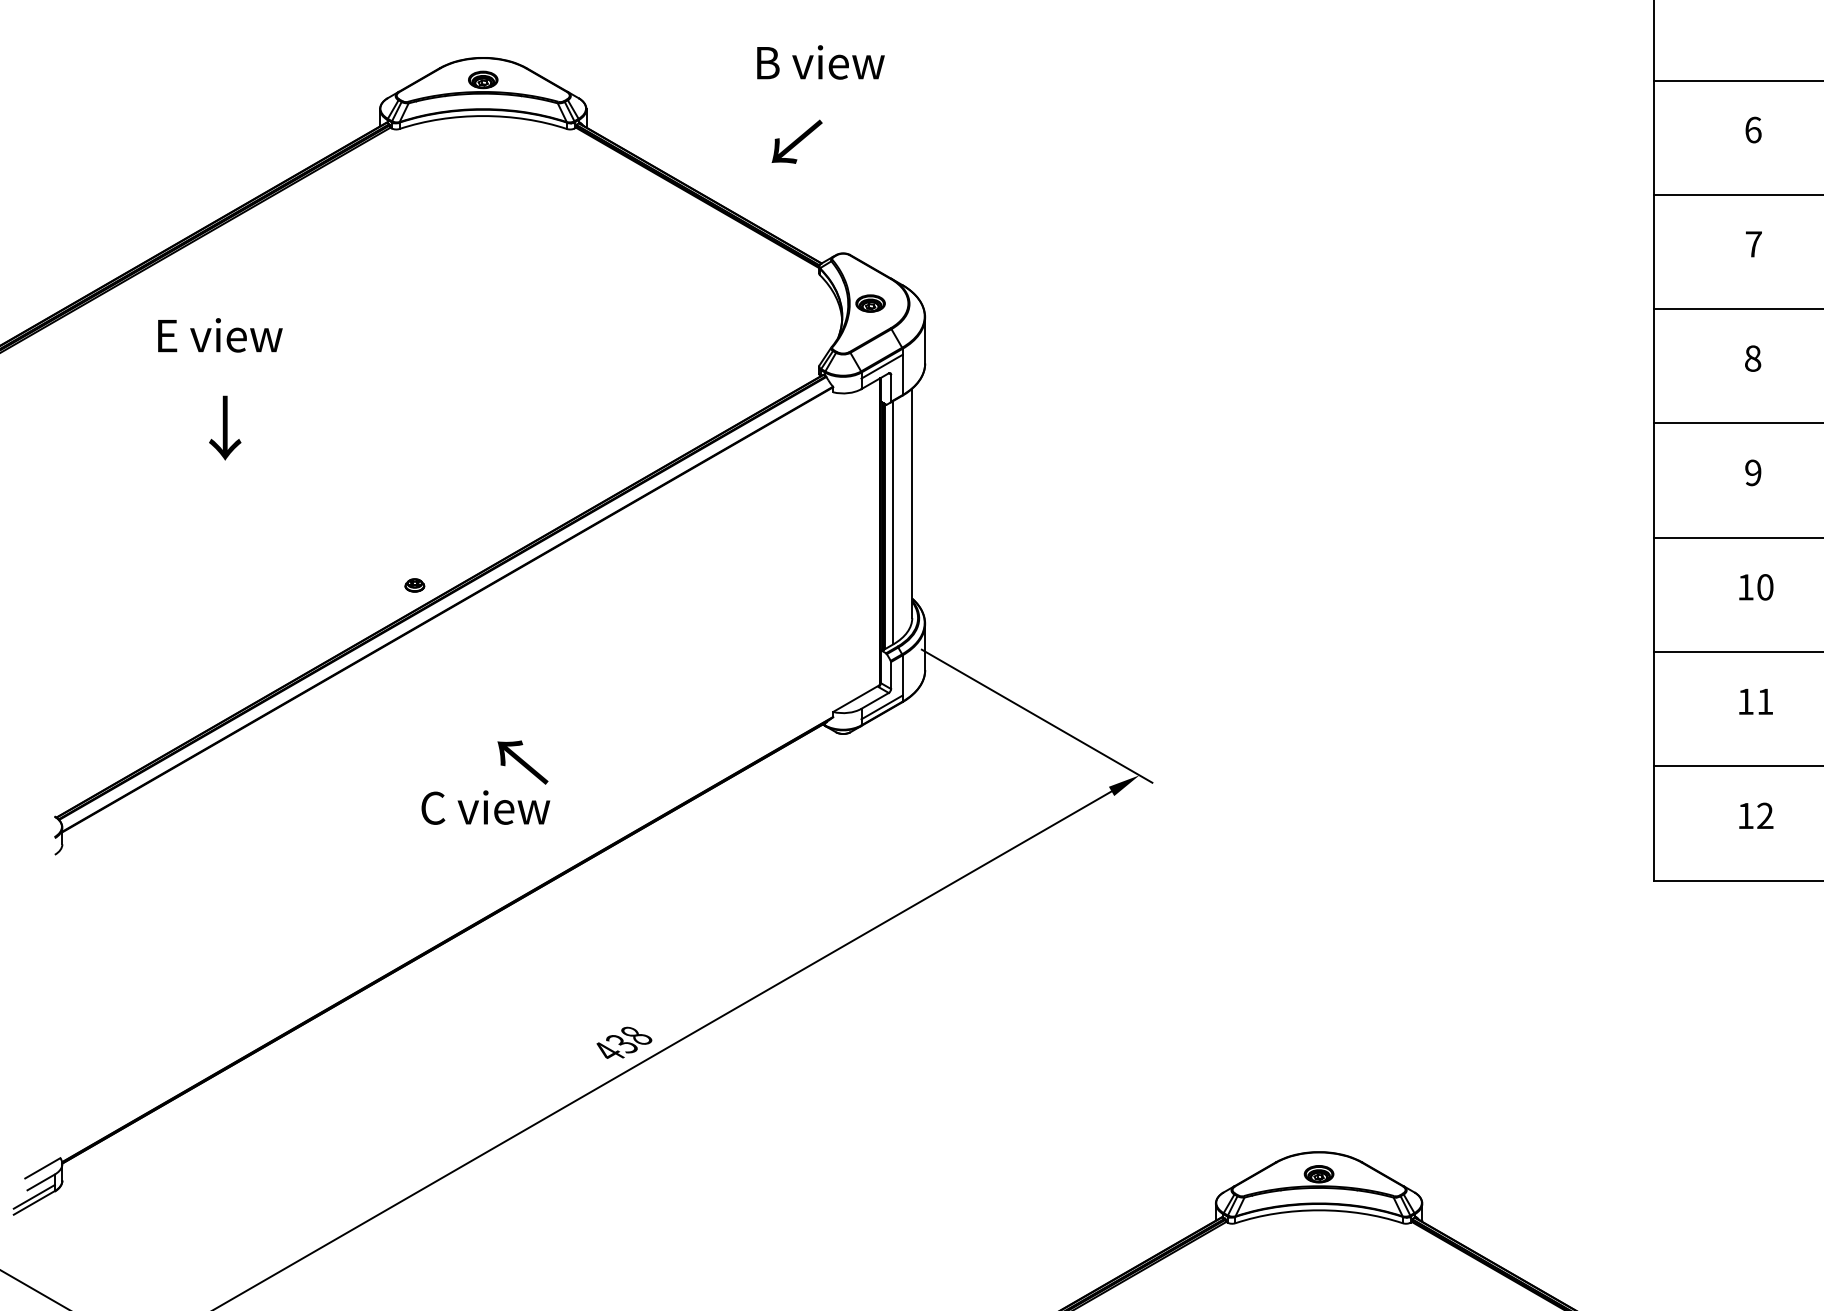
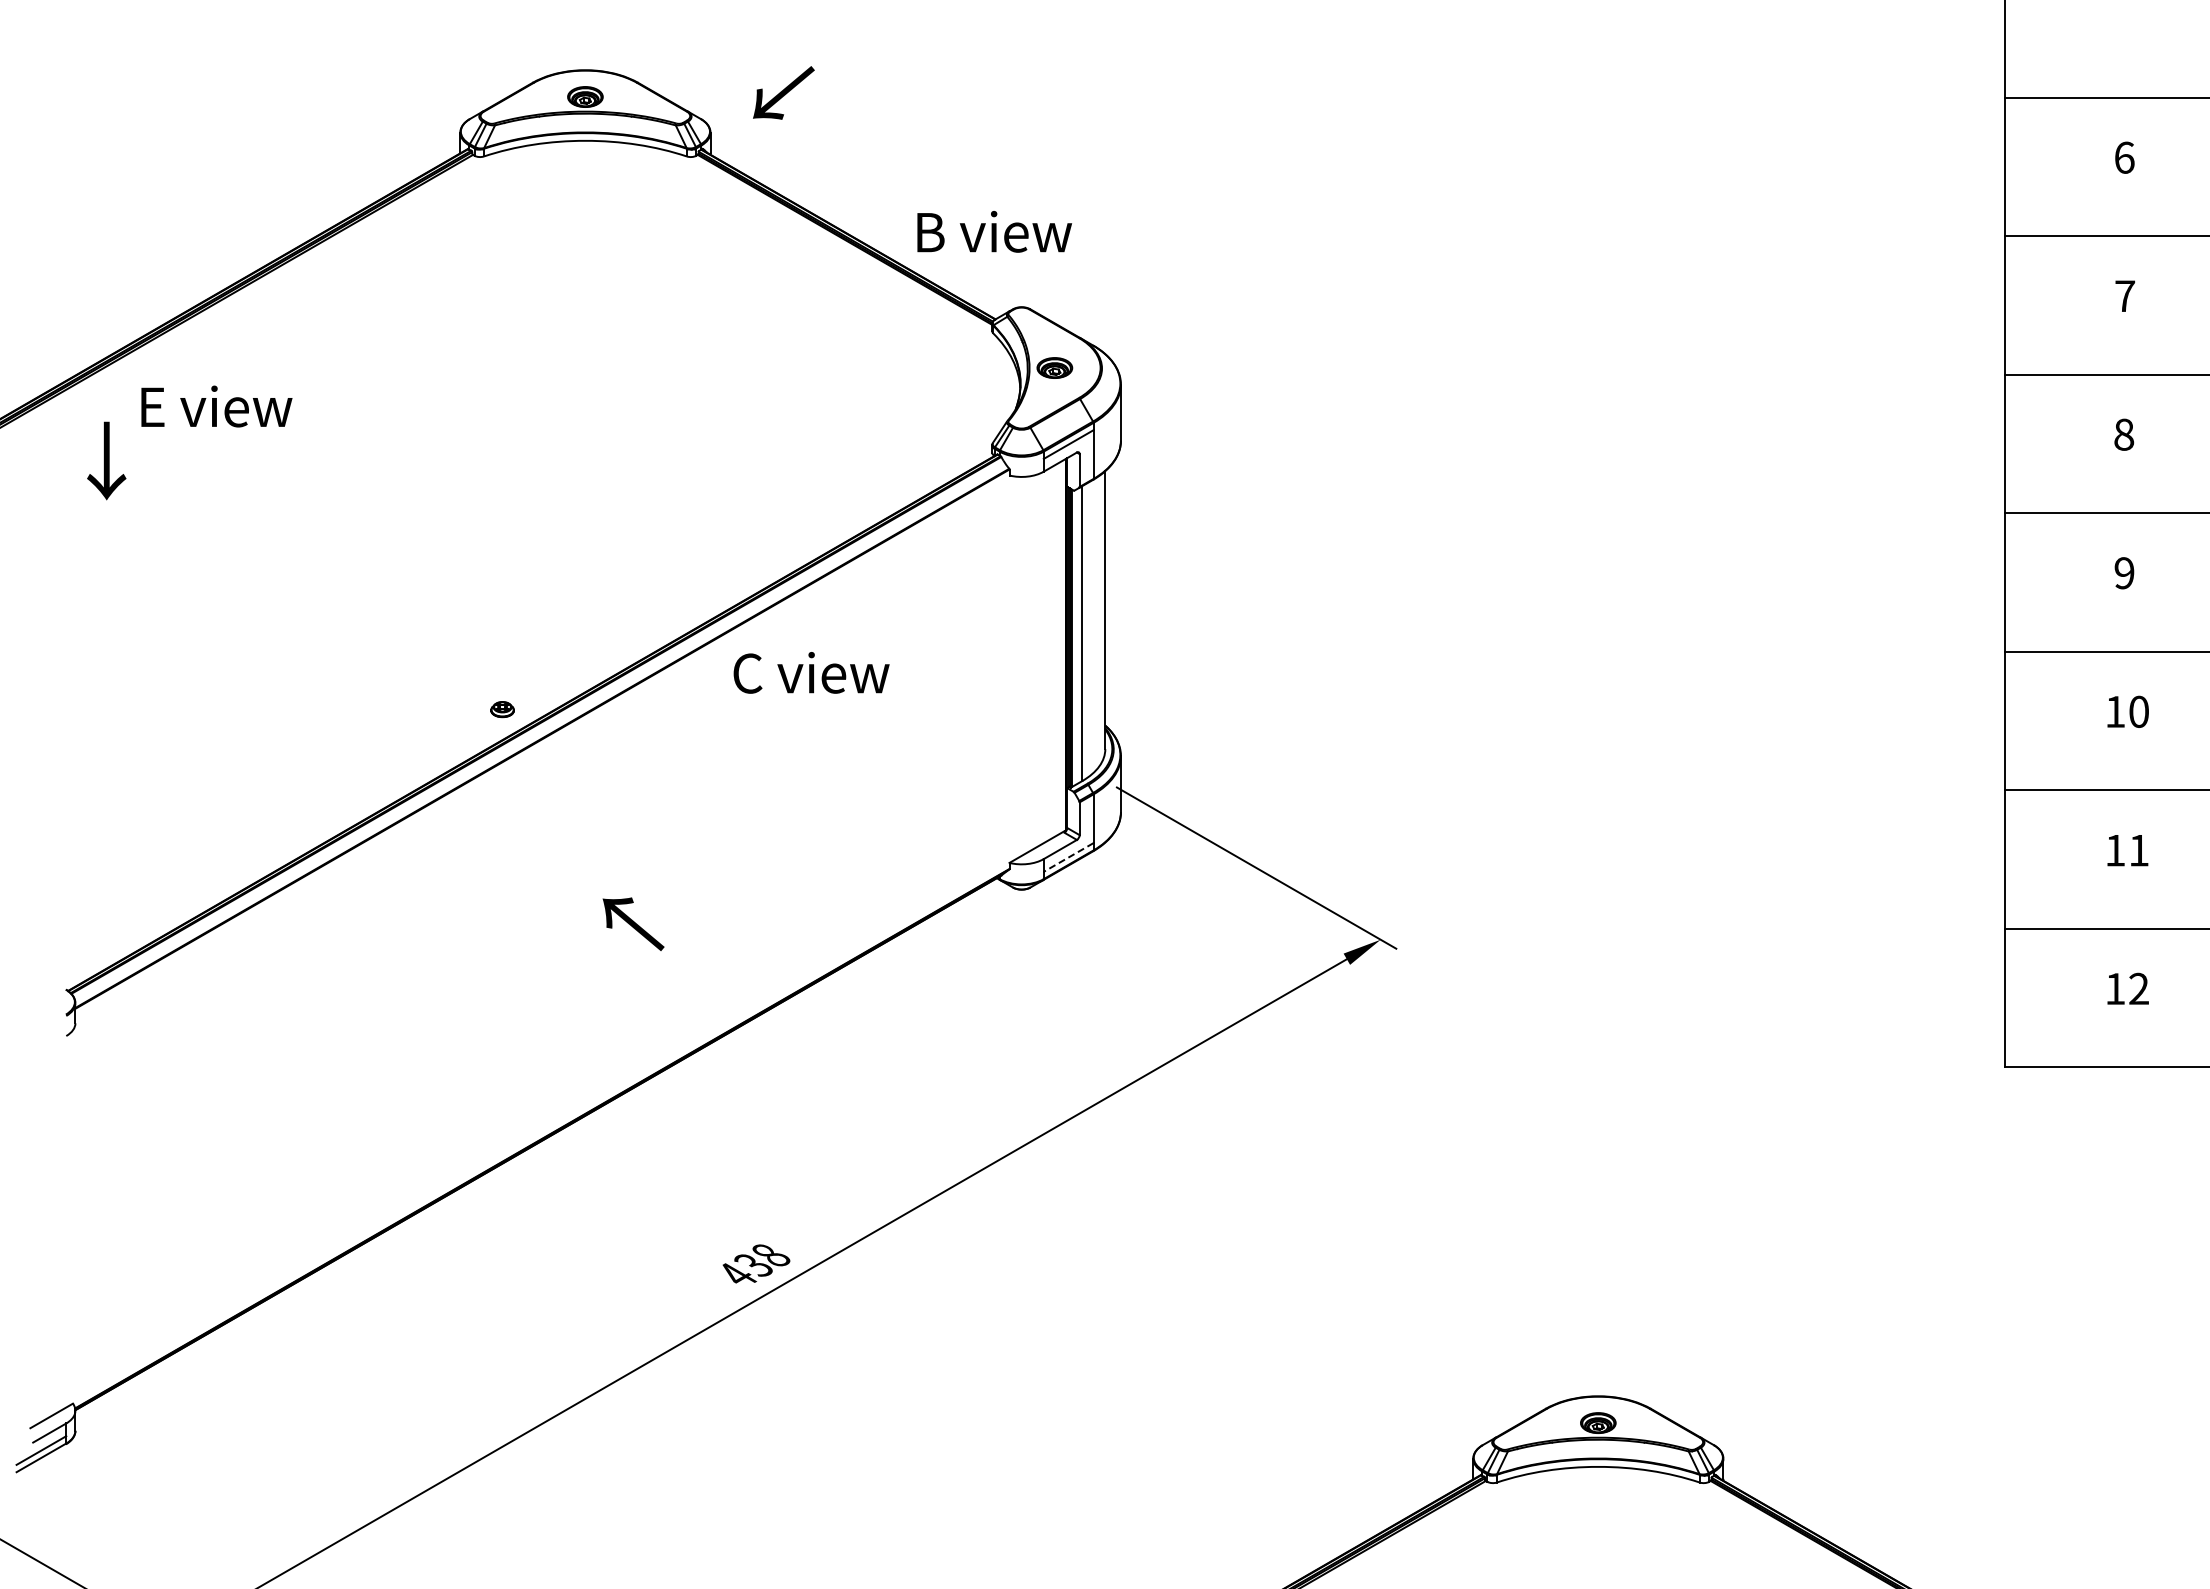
text: (820, 62) -> (994, 231), moved
text: (796, 141) -> (783, 92), moved
text: (220, 335) -> (216, 406), moved
text: (225, 427) -> (106, 460), moved
line: (881, 707) -> (1068, 857), solid -> dashed
text: (485, 807) -> (811, 672), moved

